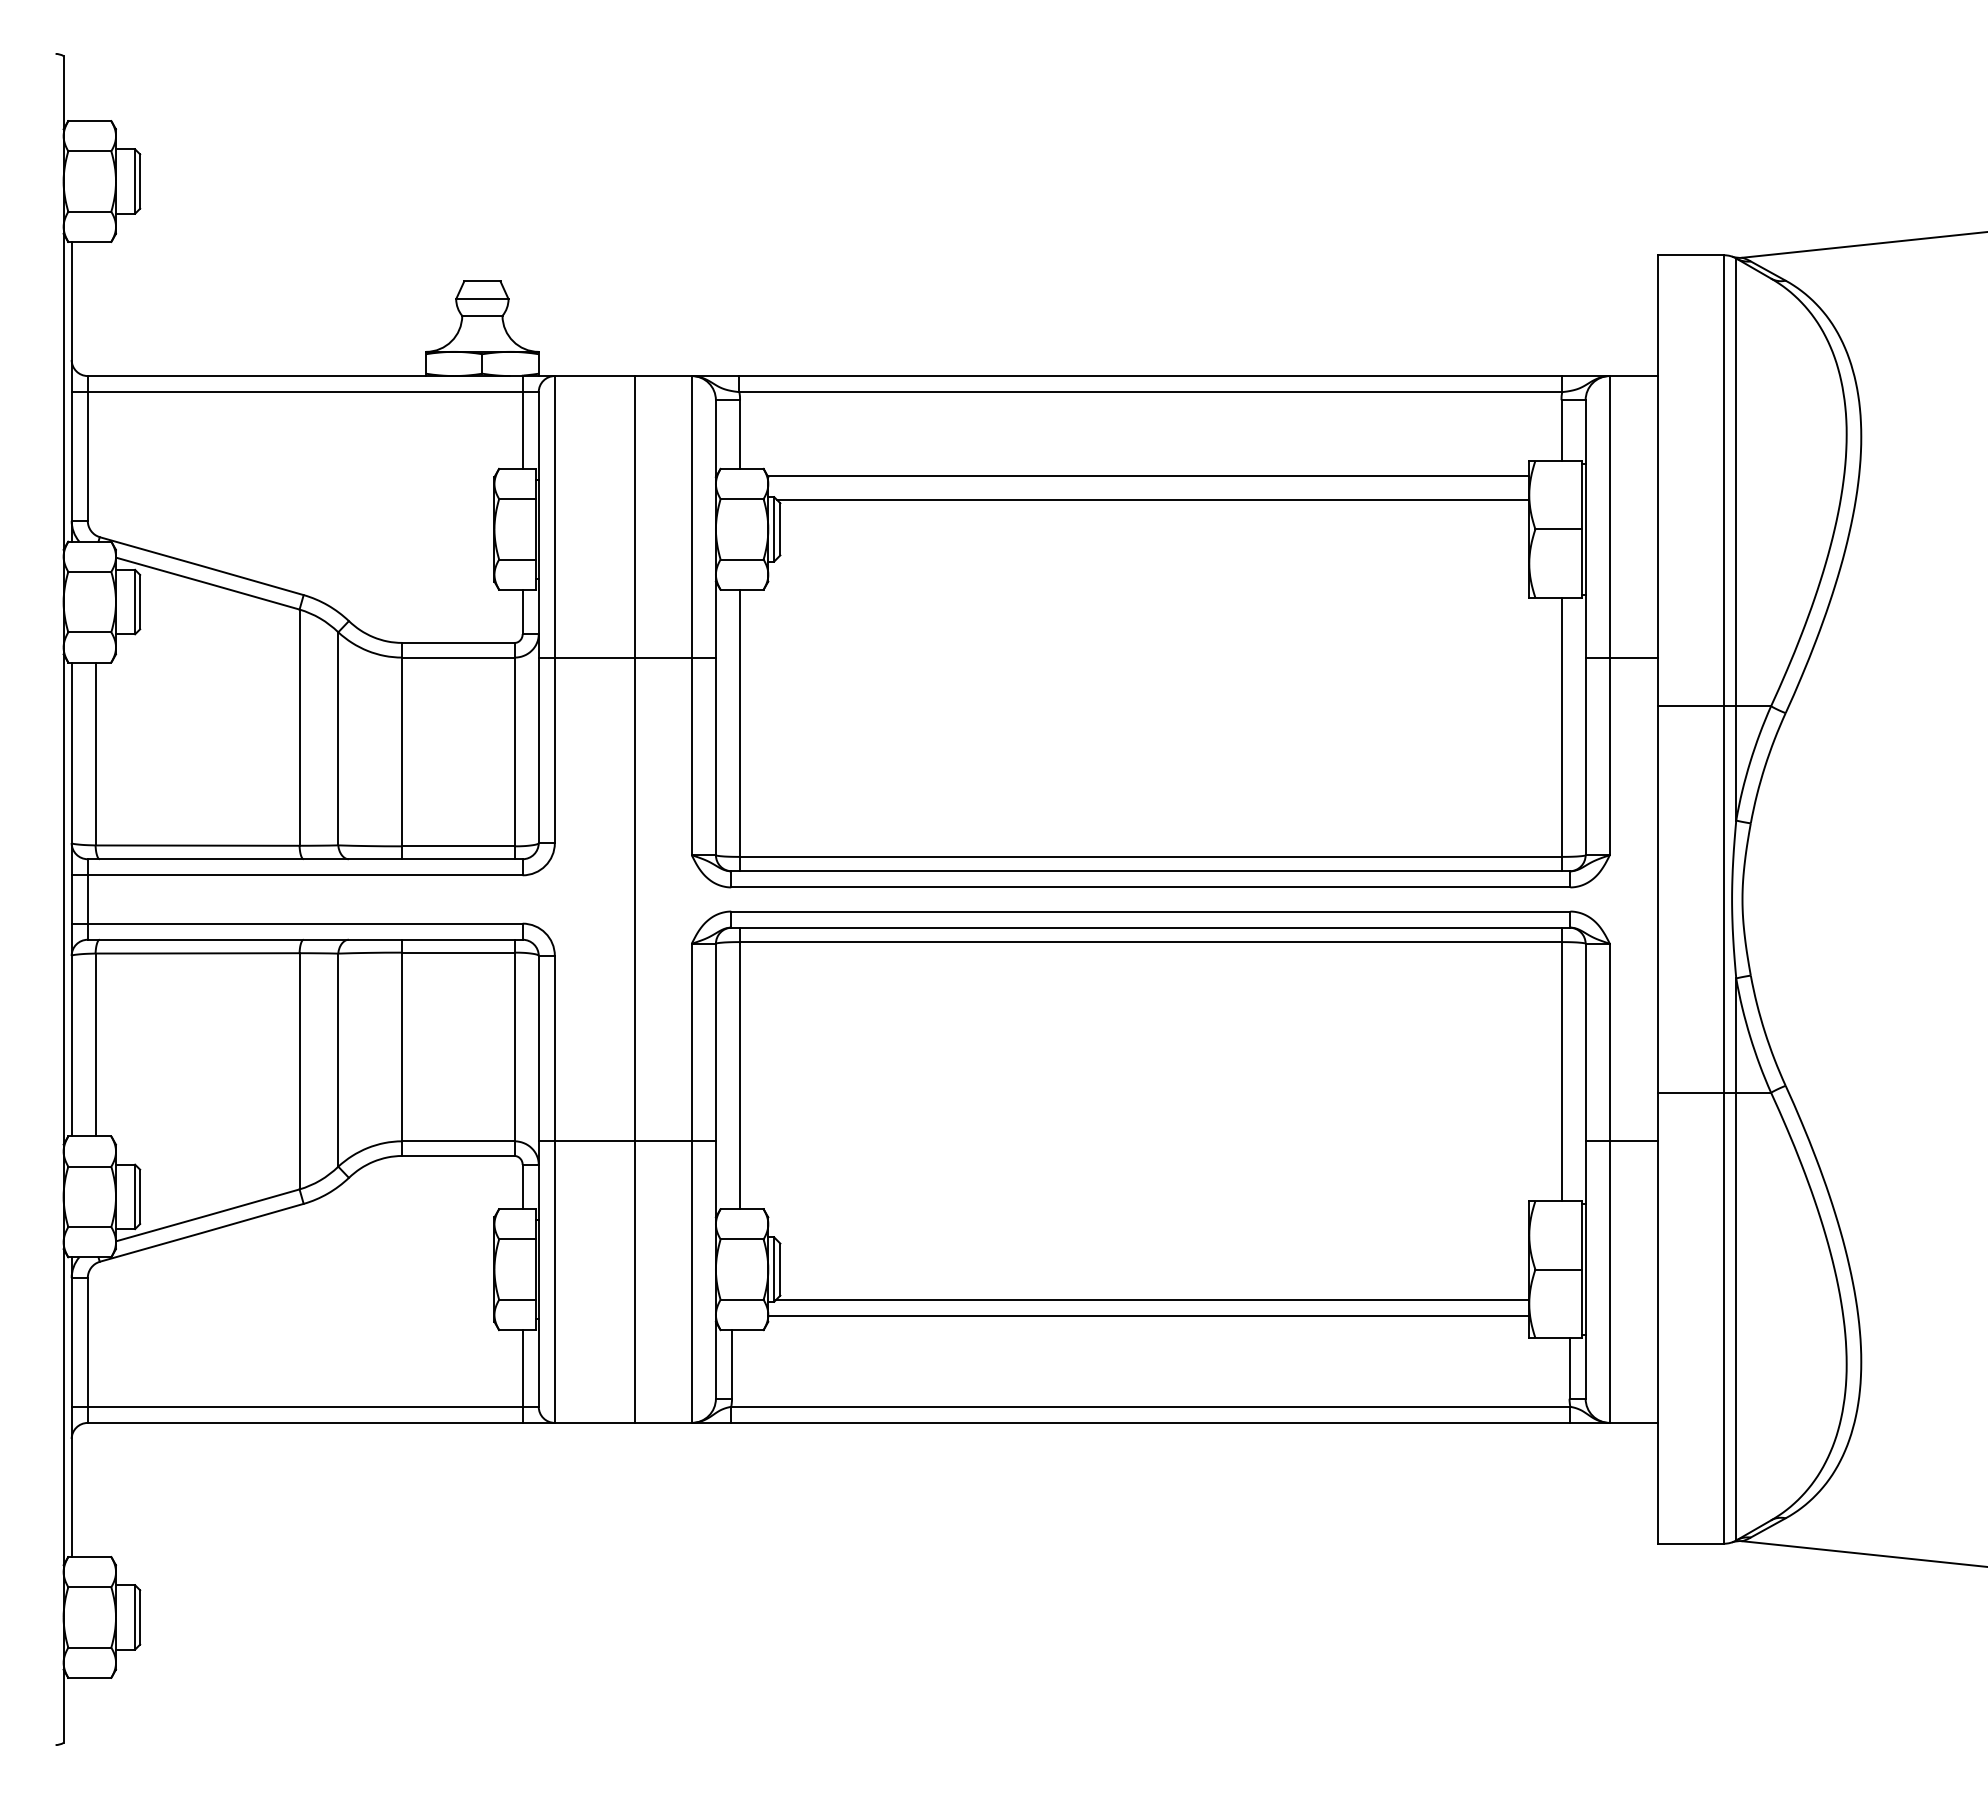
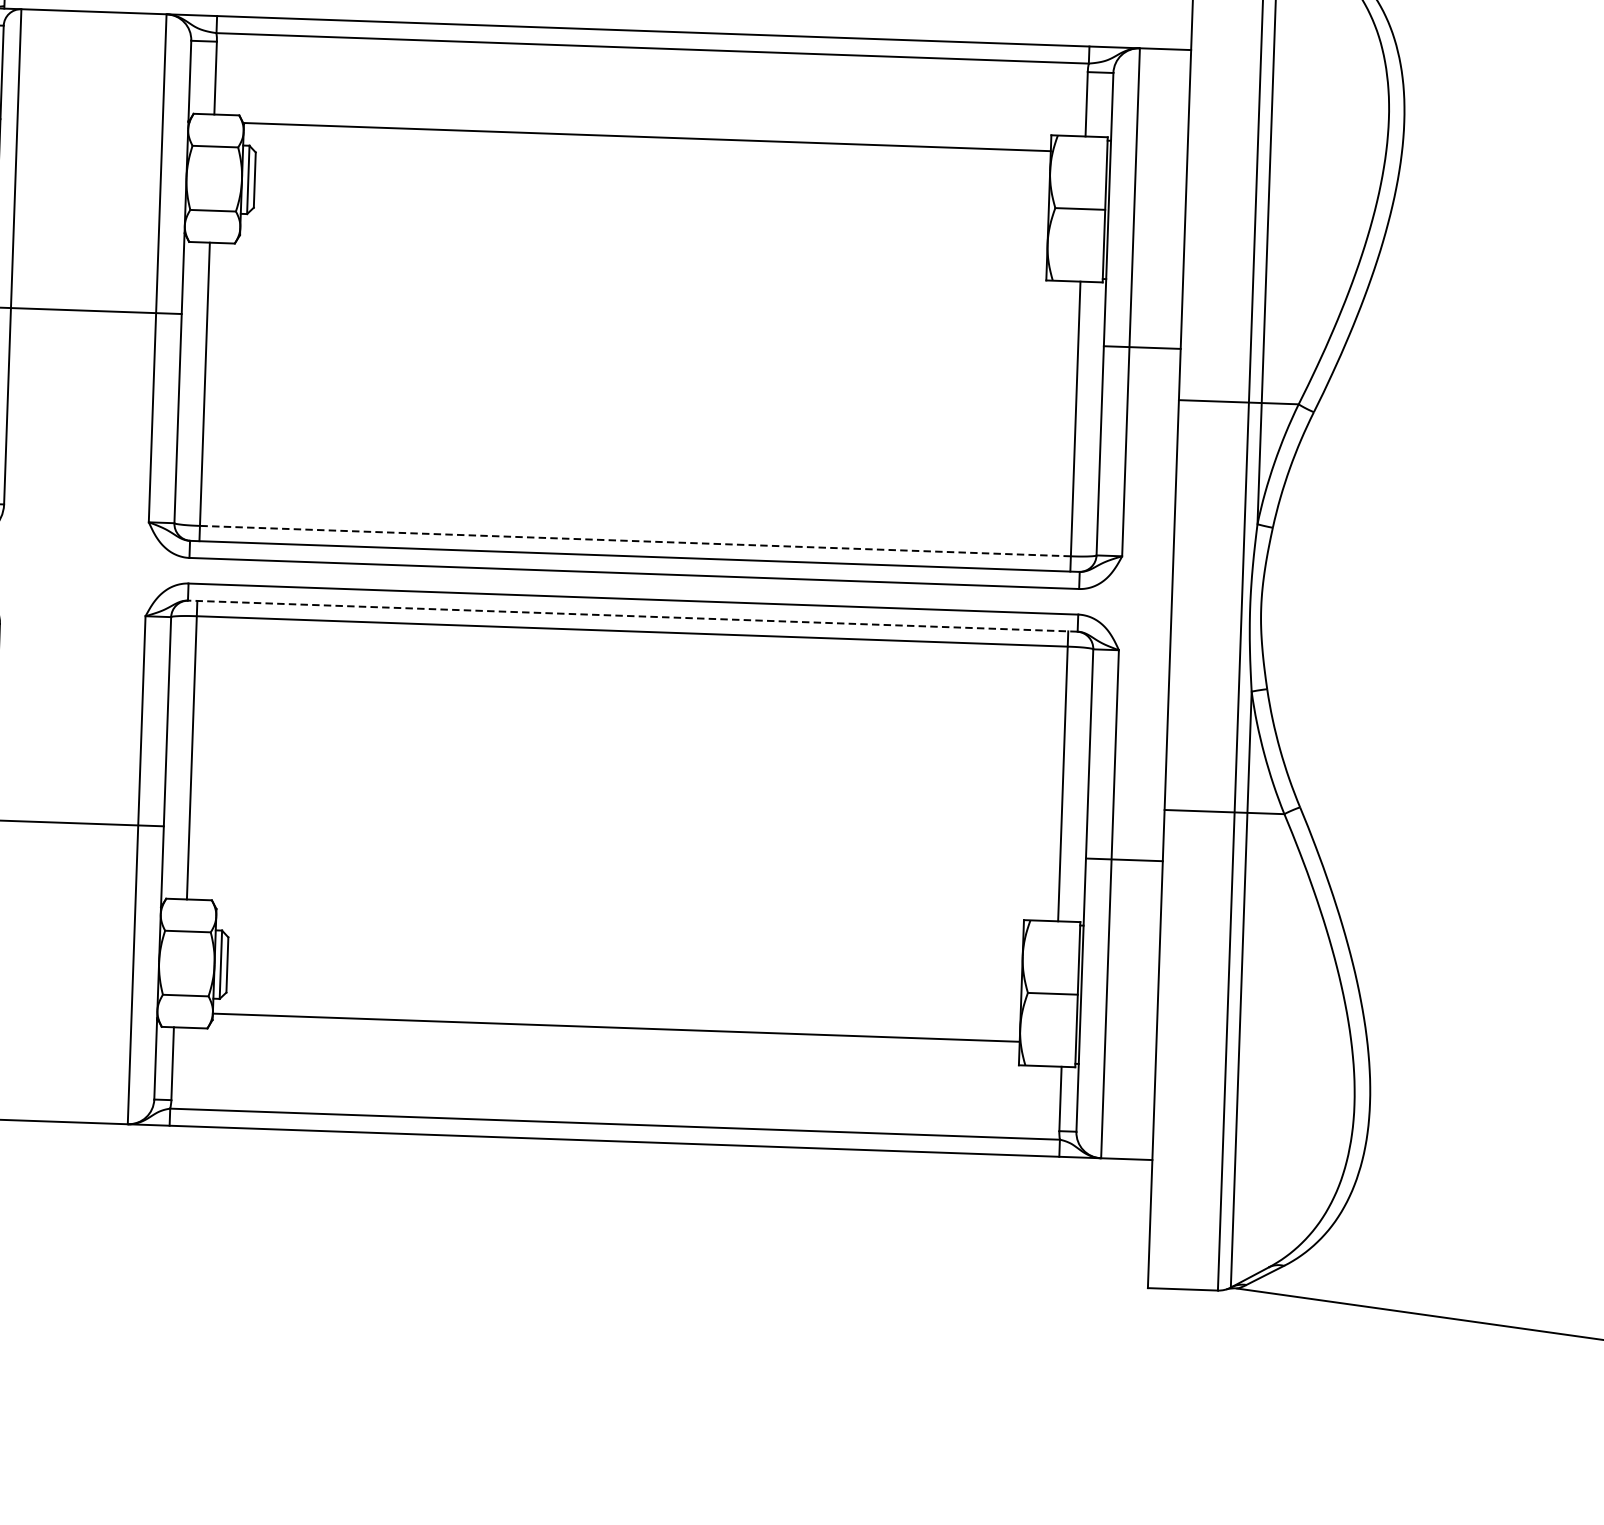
line: (1152, 499) -> (650, 162), removed
line: (1150, 856) -> (635, 540), solid -> dashed
line: (635, 899) -> (87, 567), removed
line: (1150, 927) -> (632, 615), solid -> dashed
line: (1152, 1299) -> (620, 1010), removed

